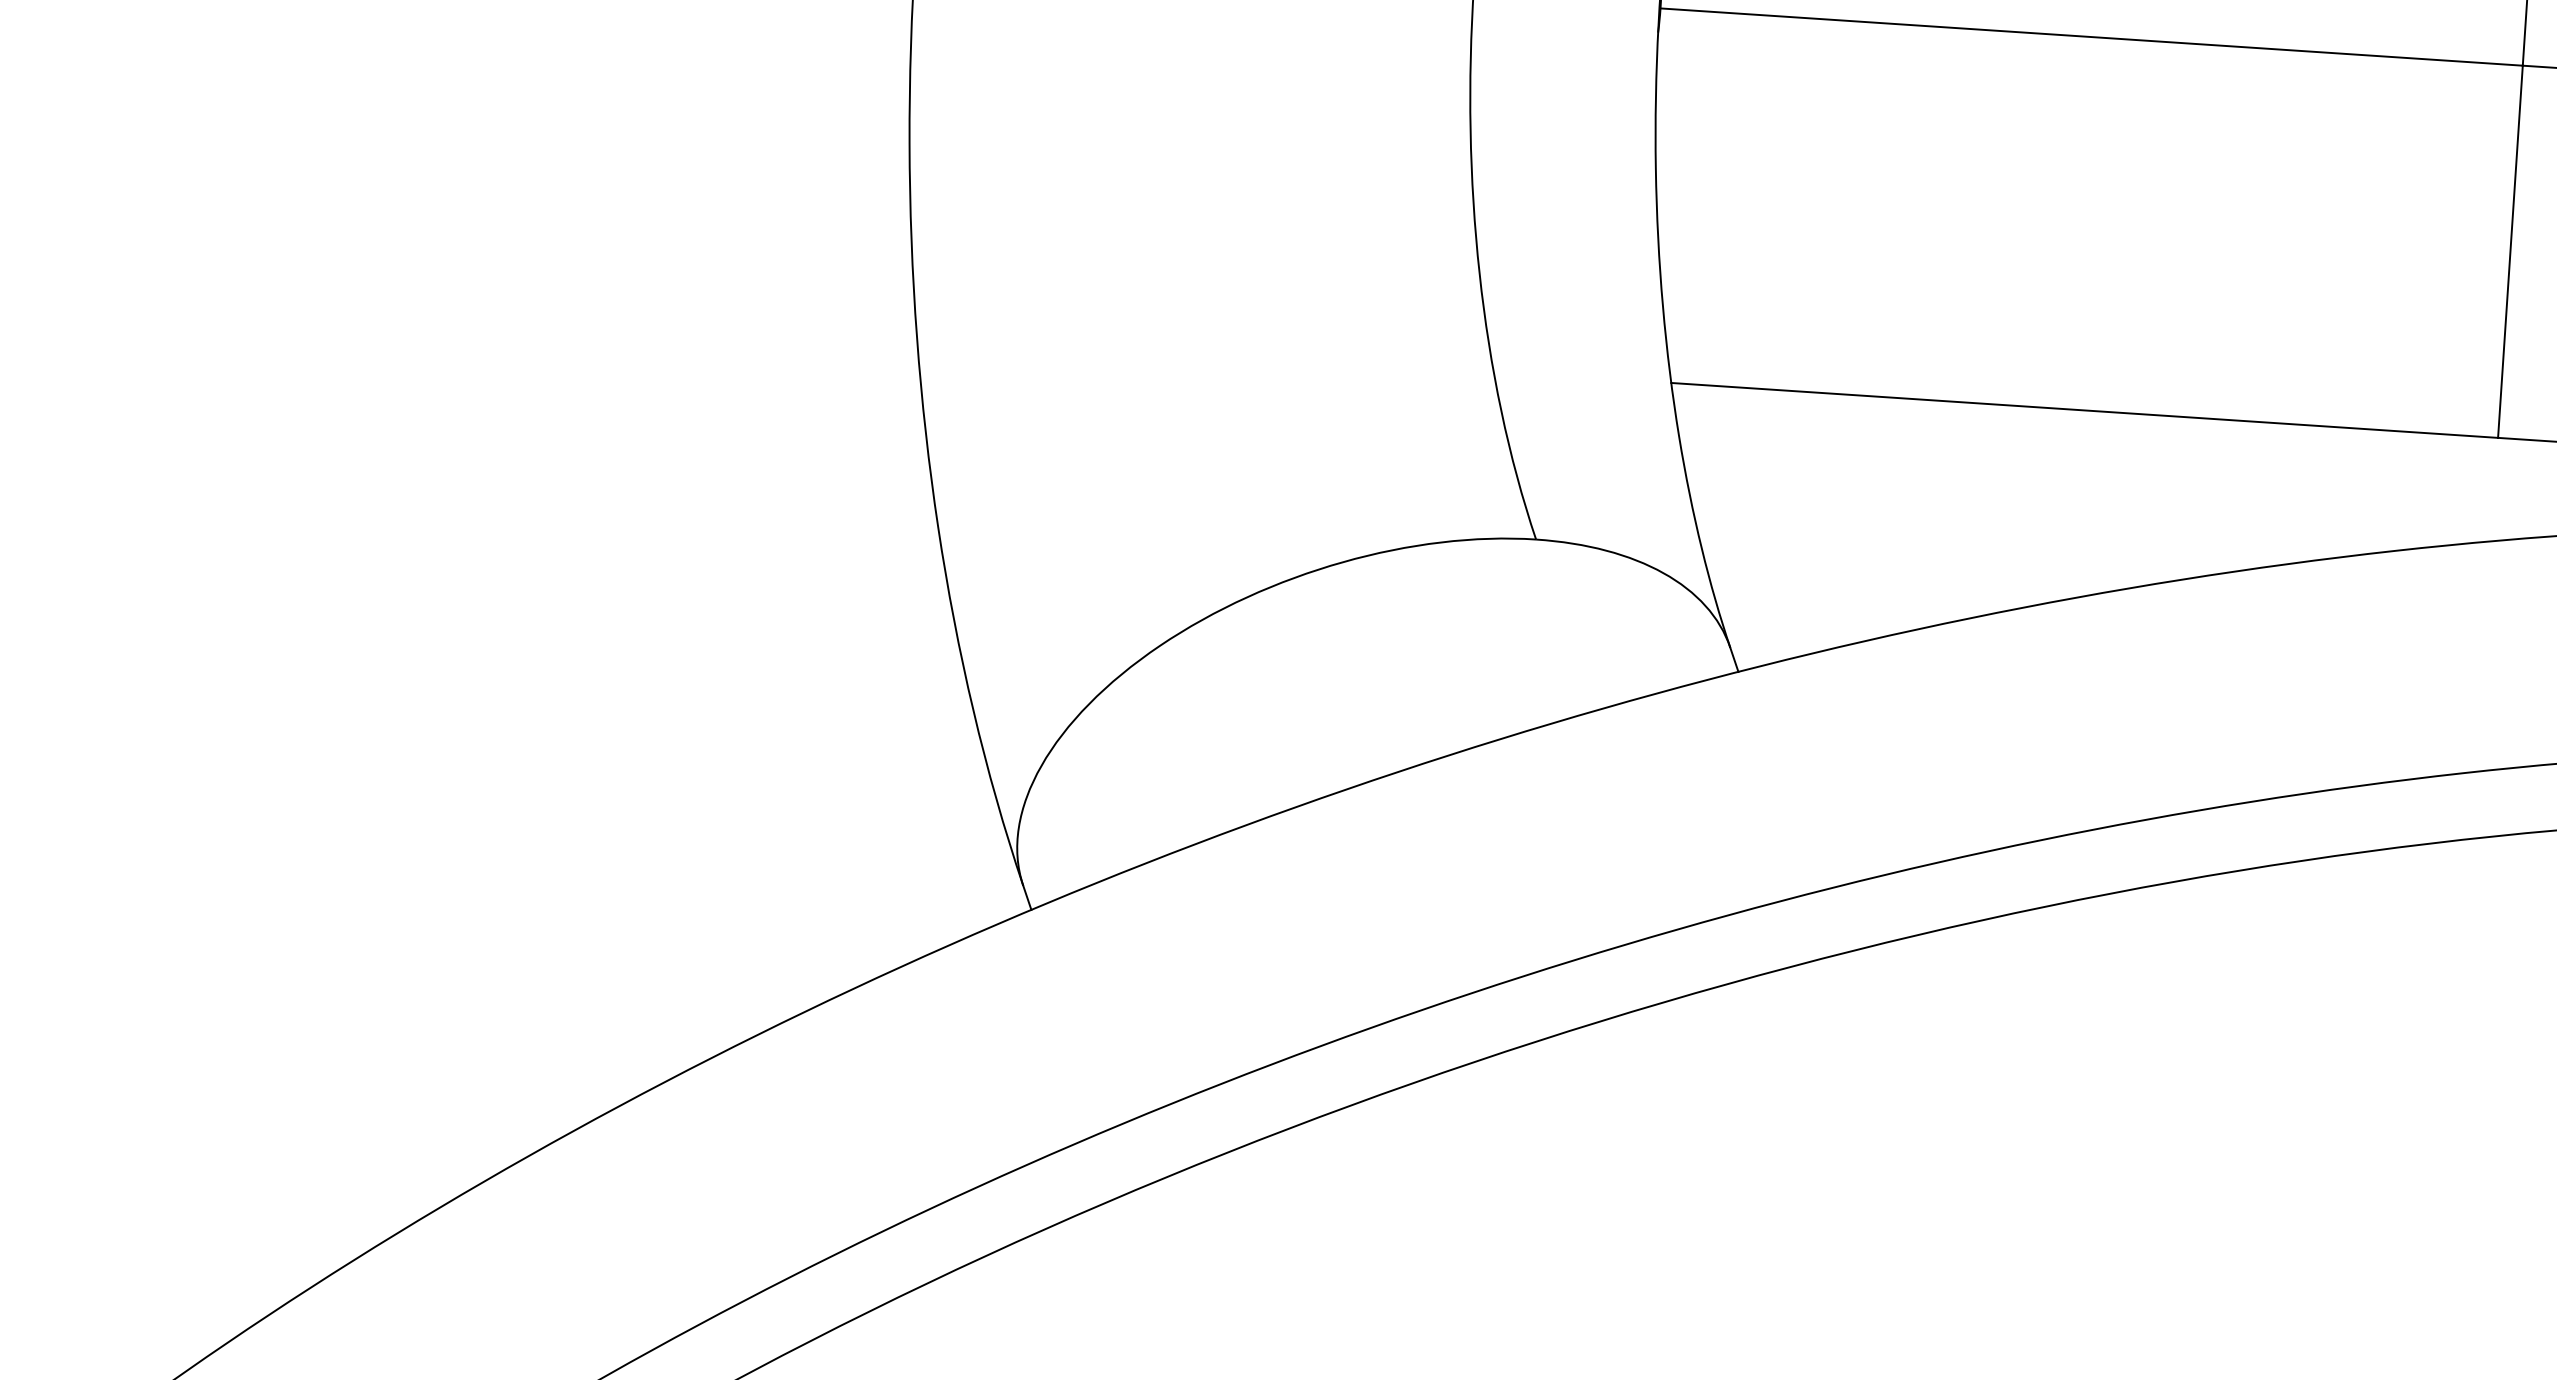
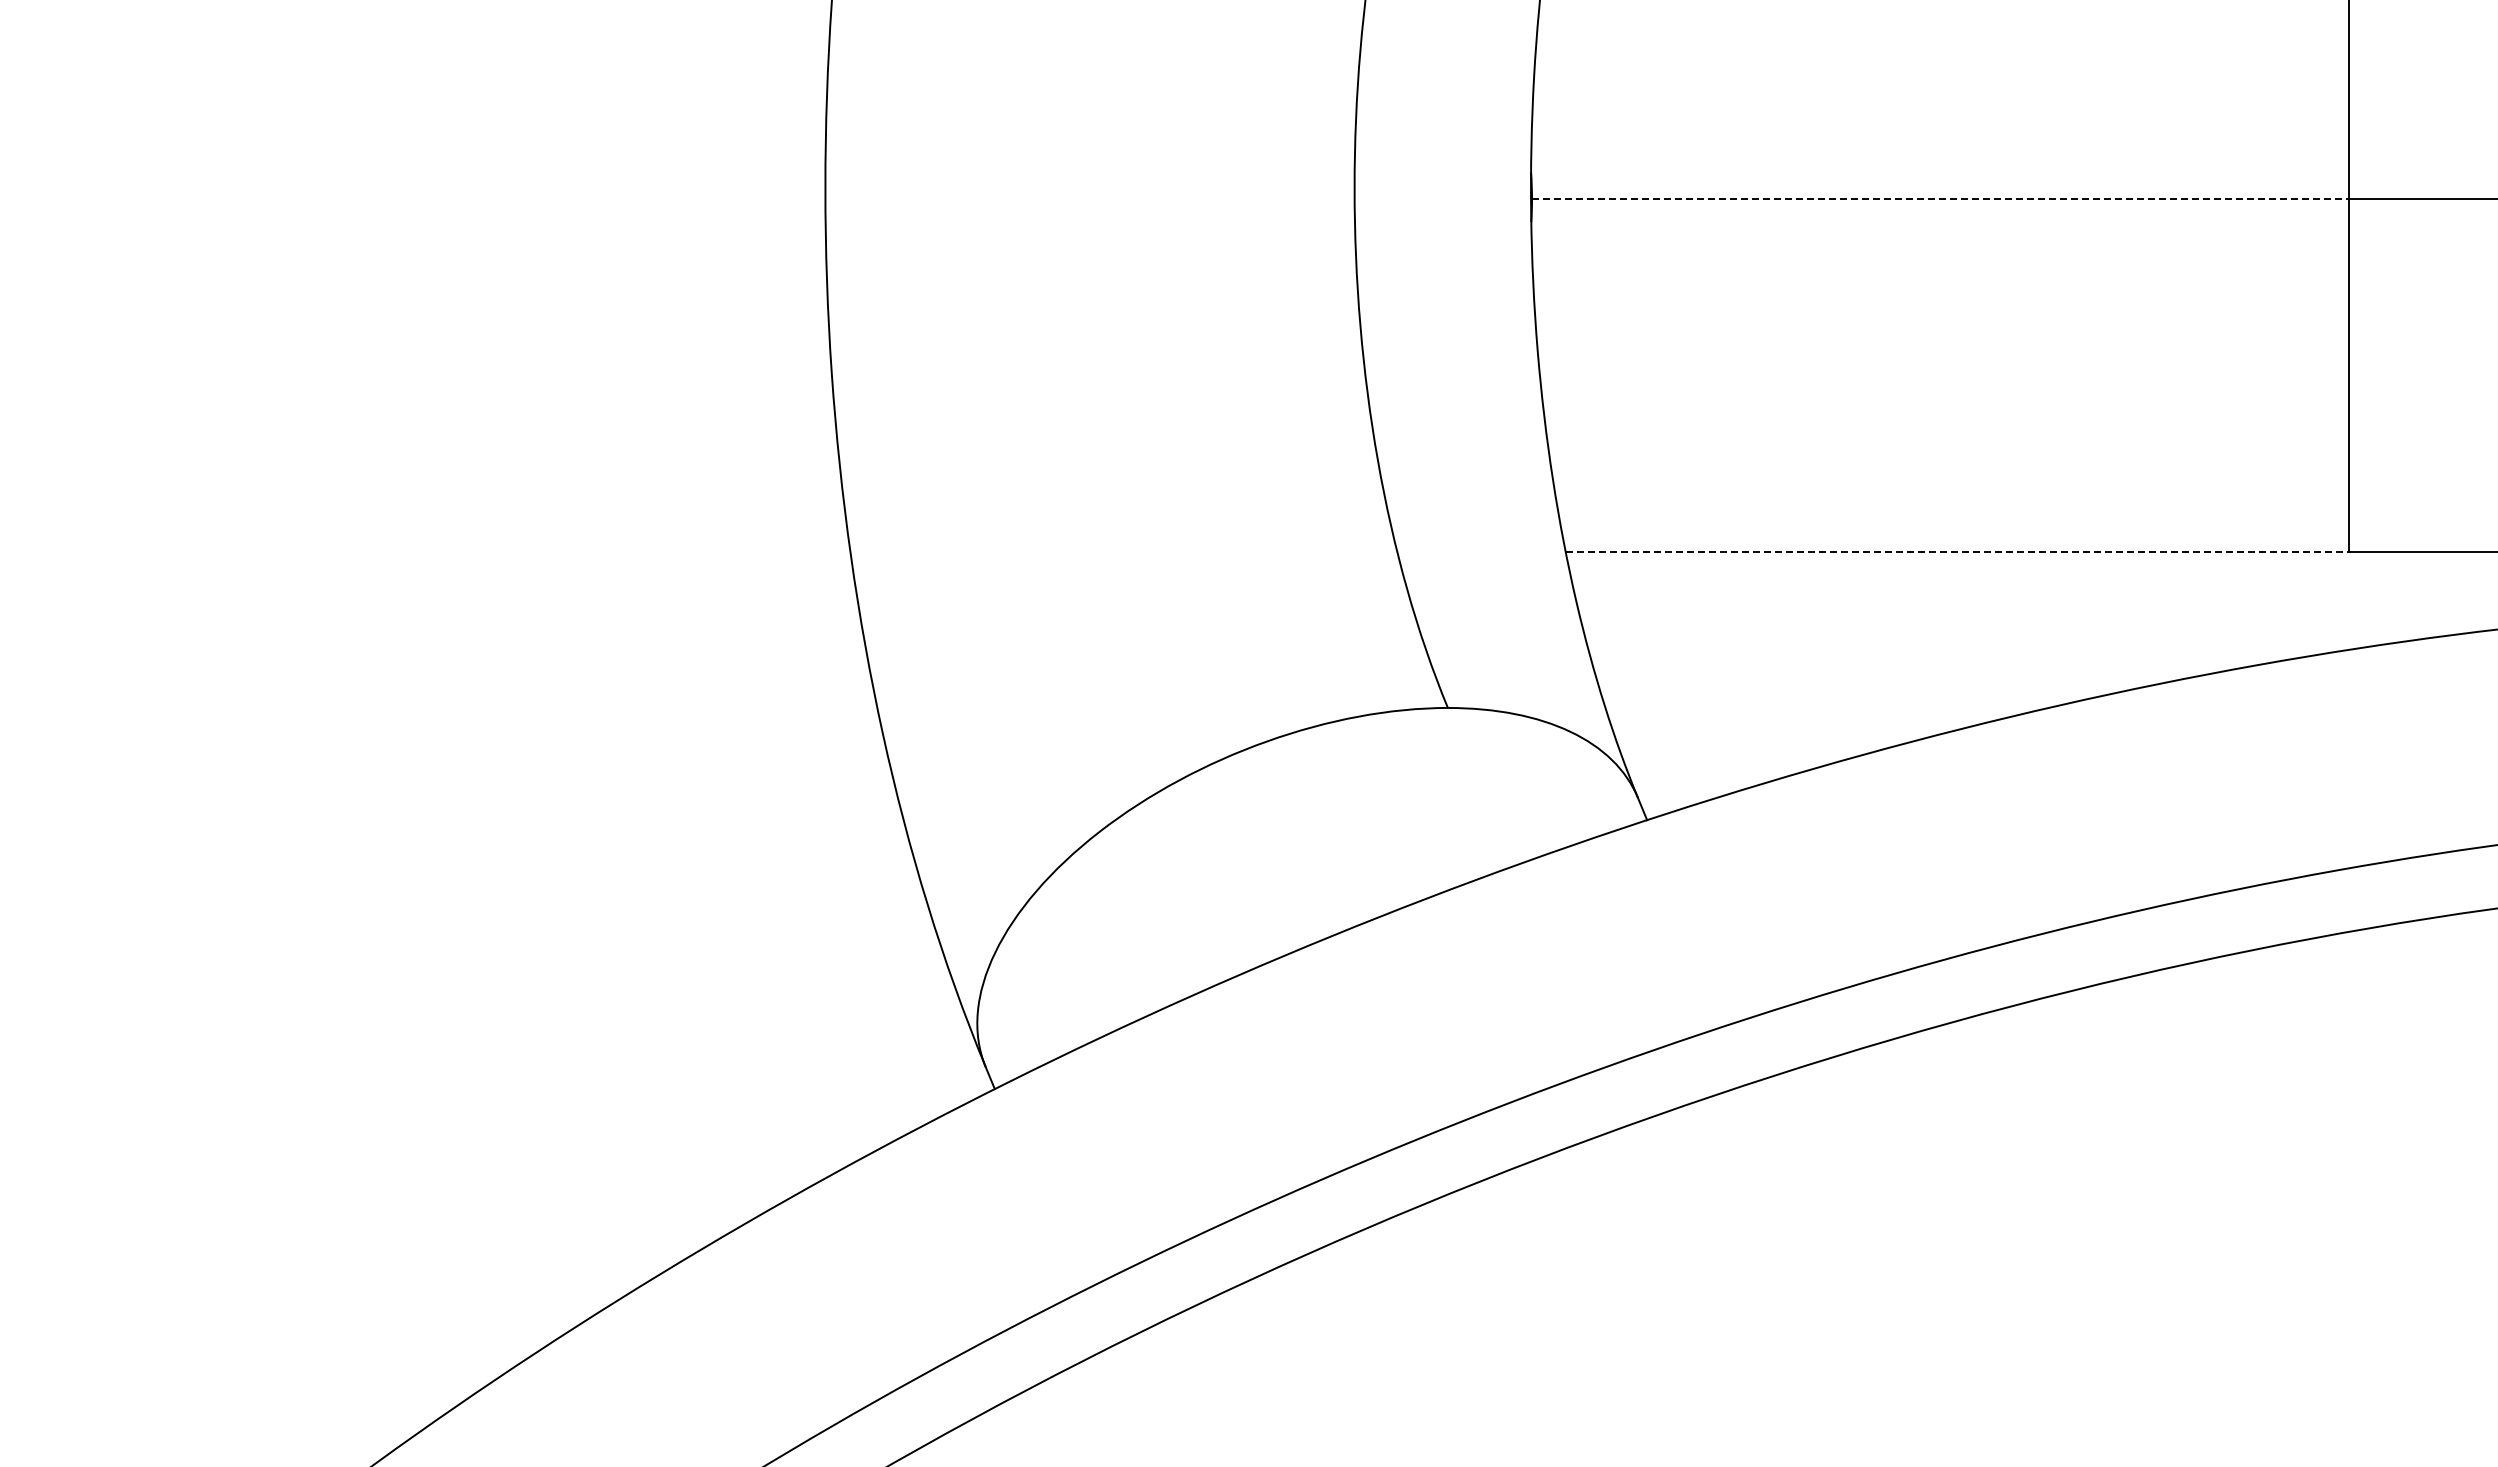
line: (2091, 36) -> (1940, 198), solid -> dashed
line: (2084, 410) -> (1957, 551), solid -> dashed

